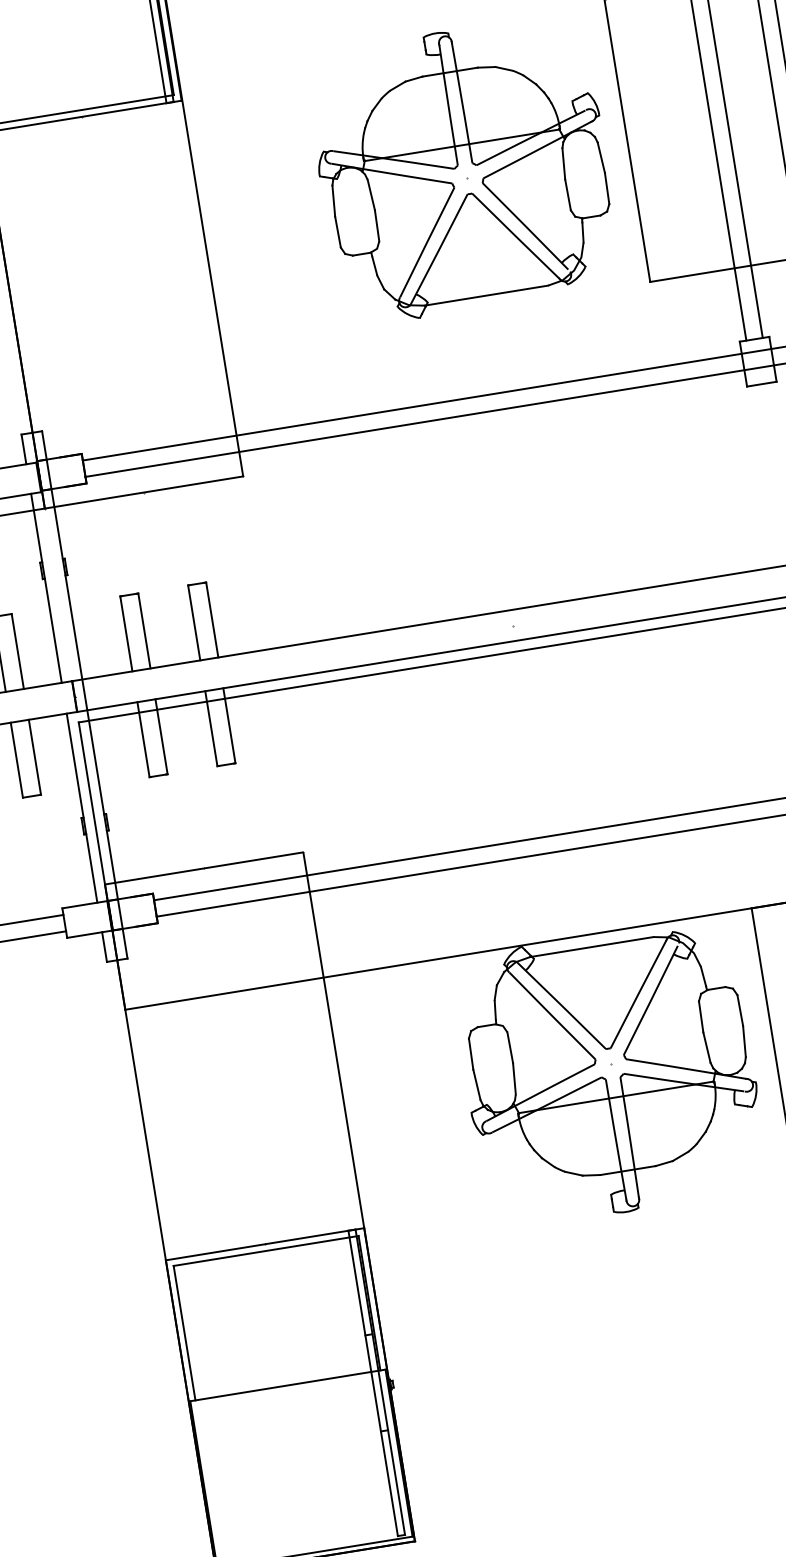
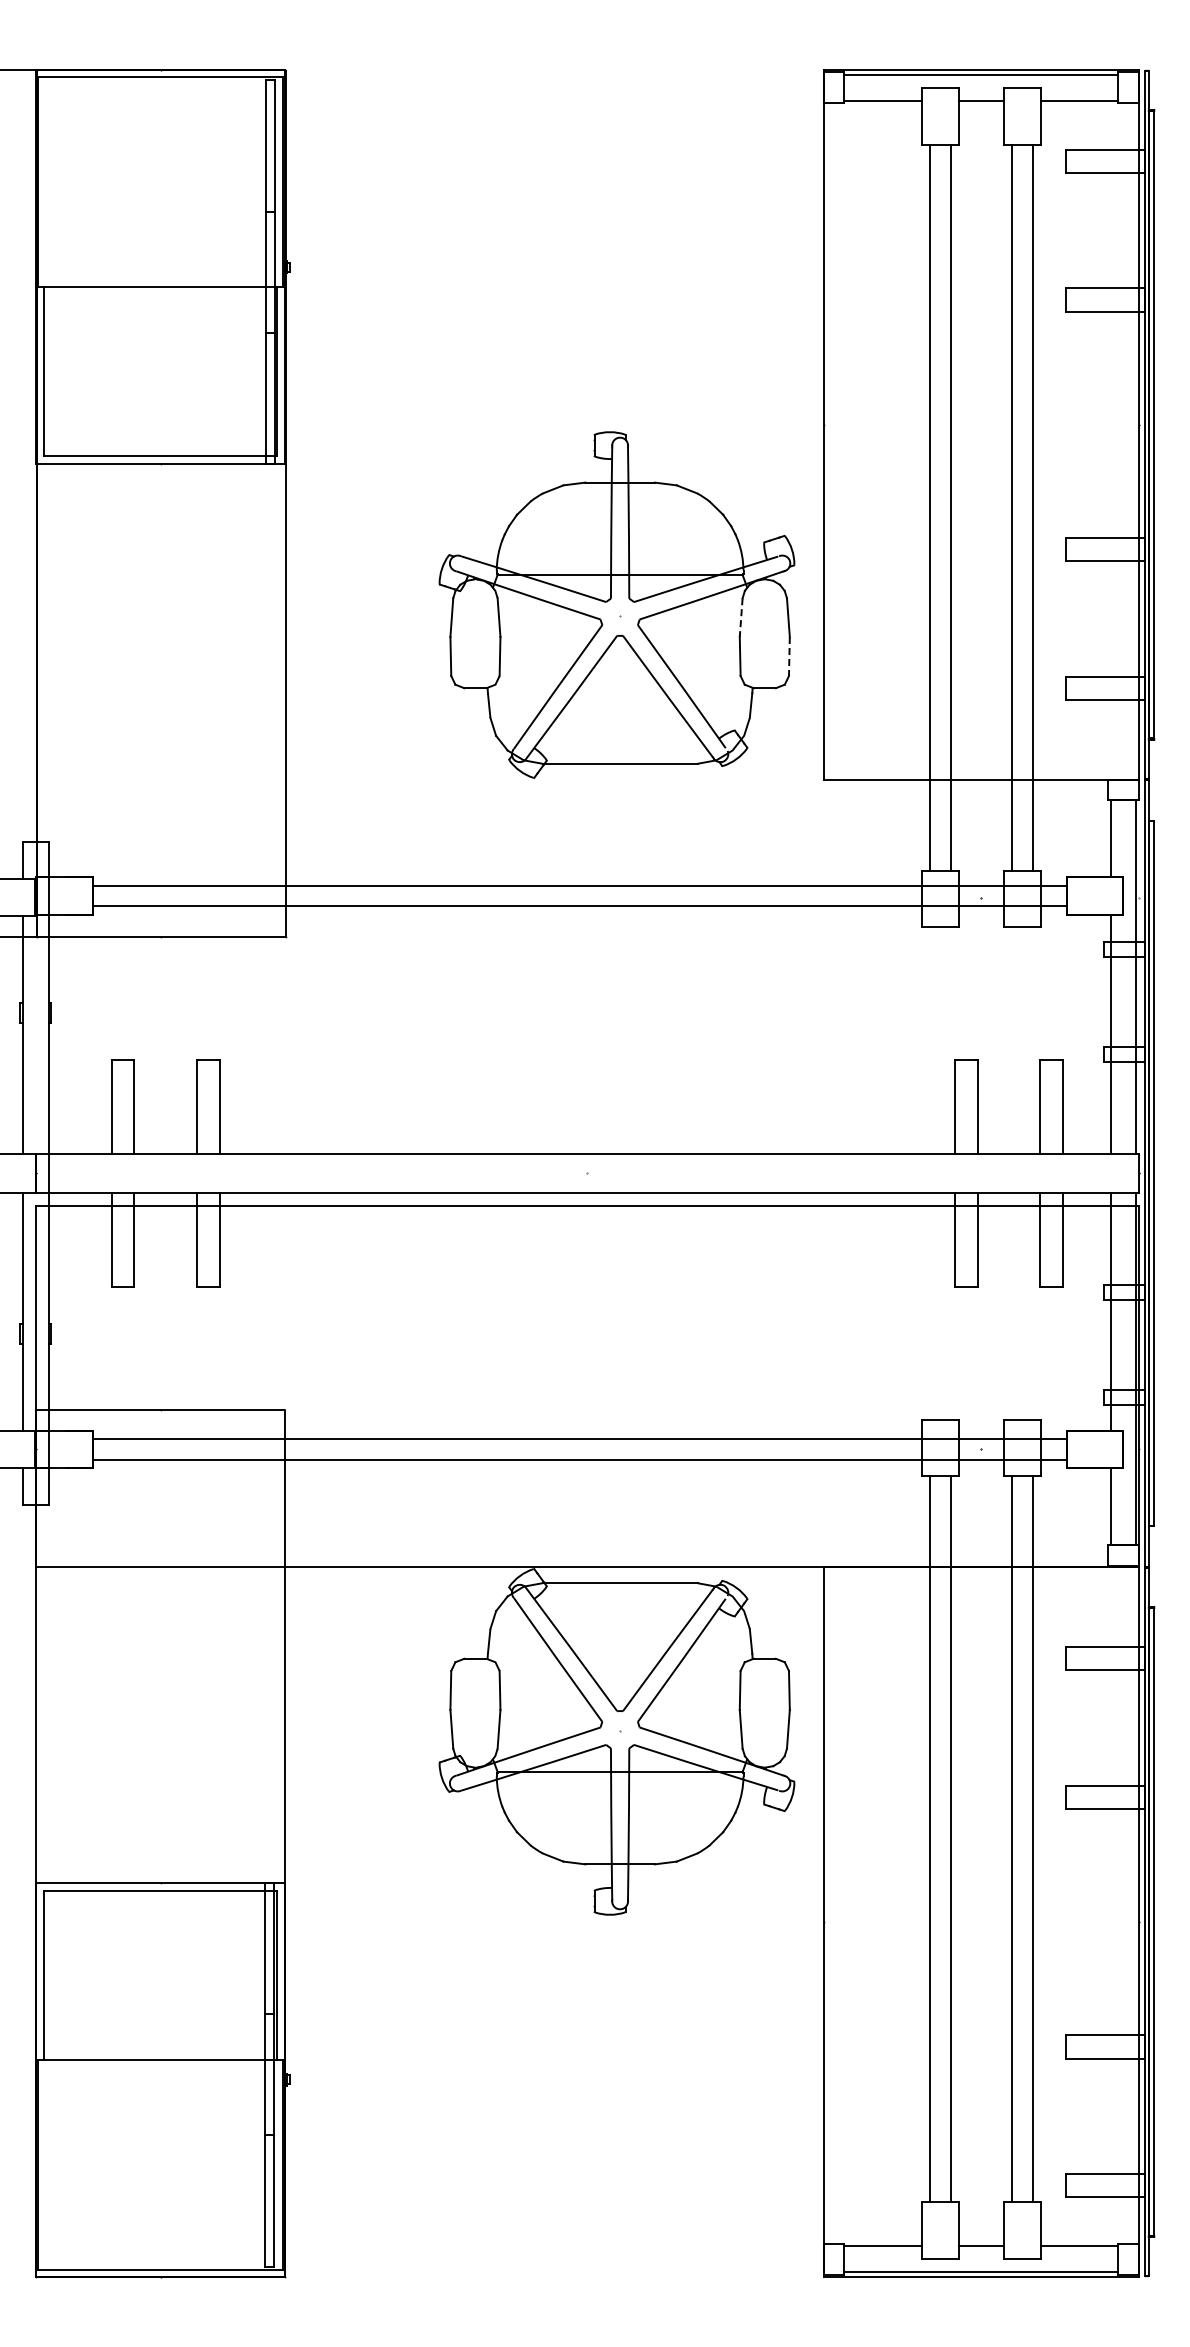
line: (564, 164) -> (741, 618), solid -> dashed
line: (607, 189) -> (789, 657), solid -> dashed

